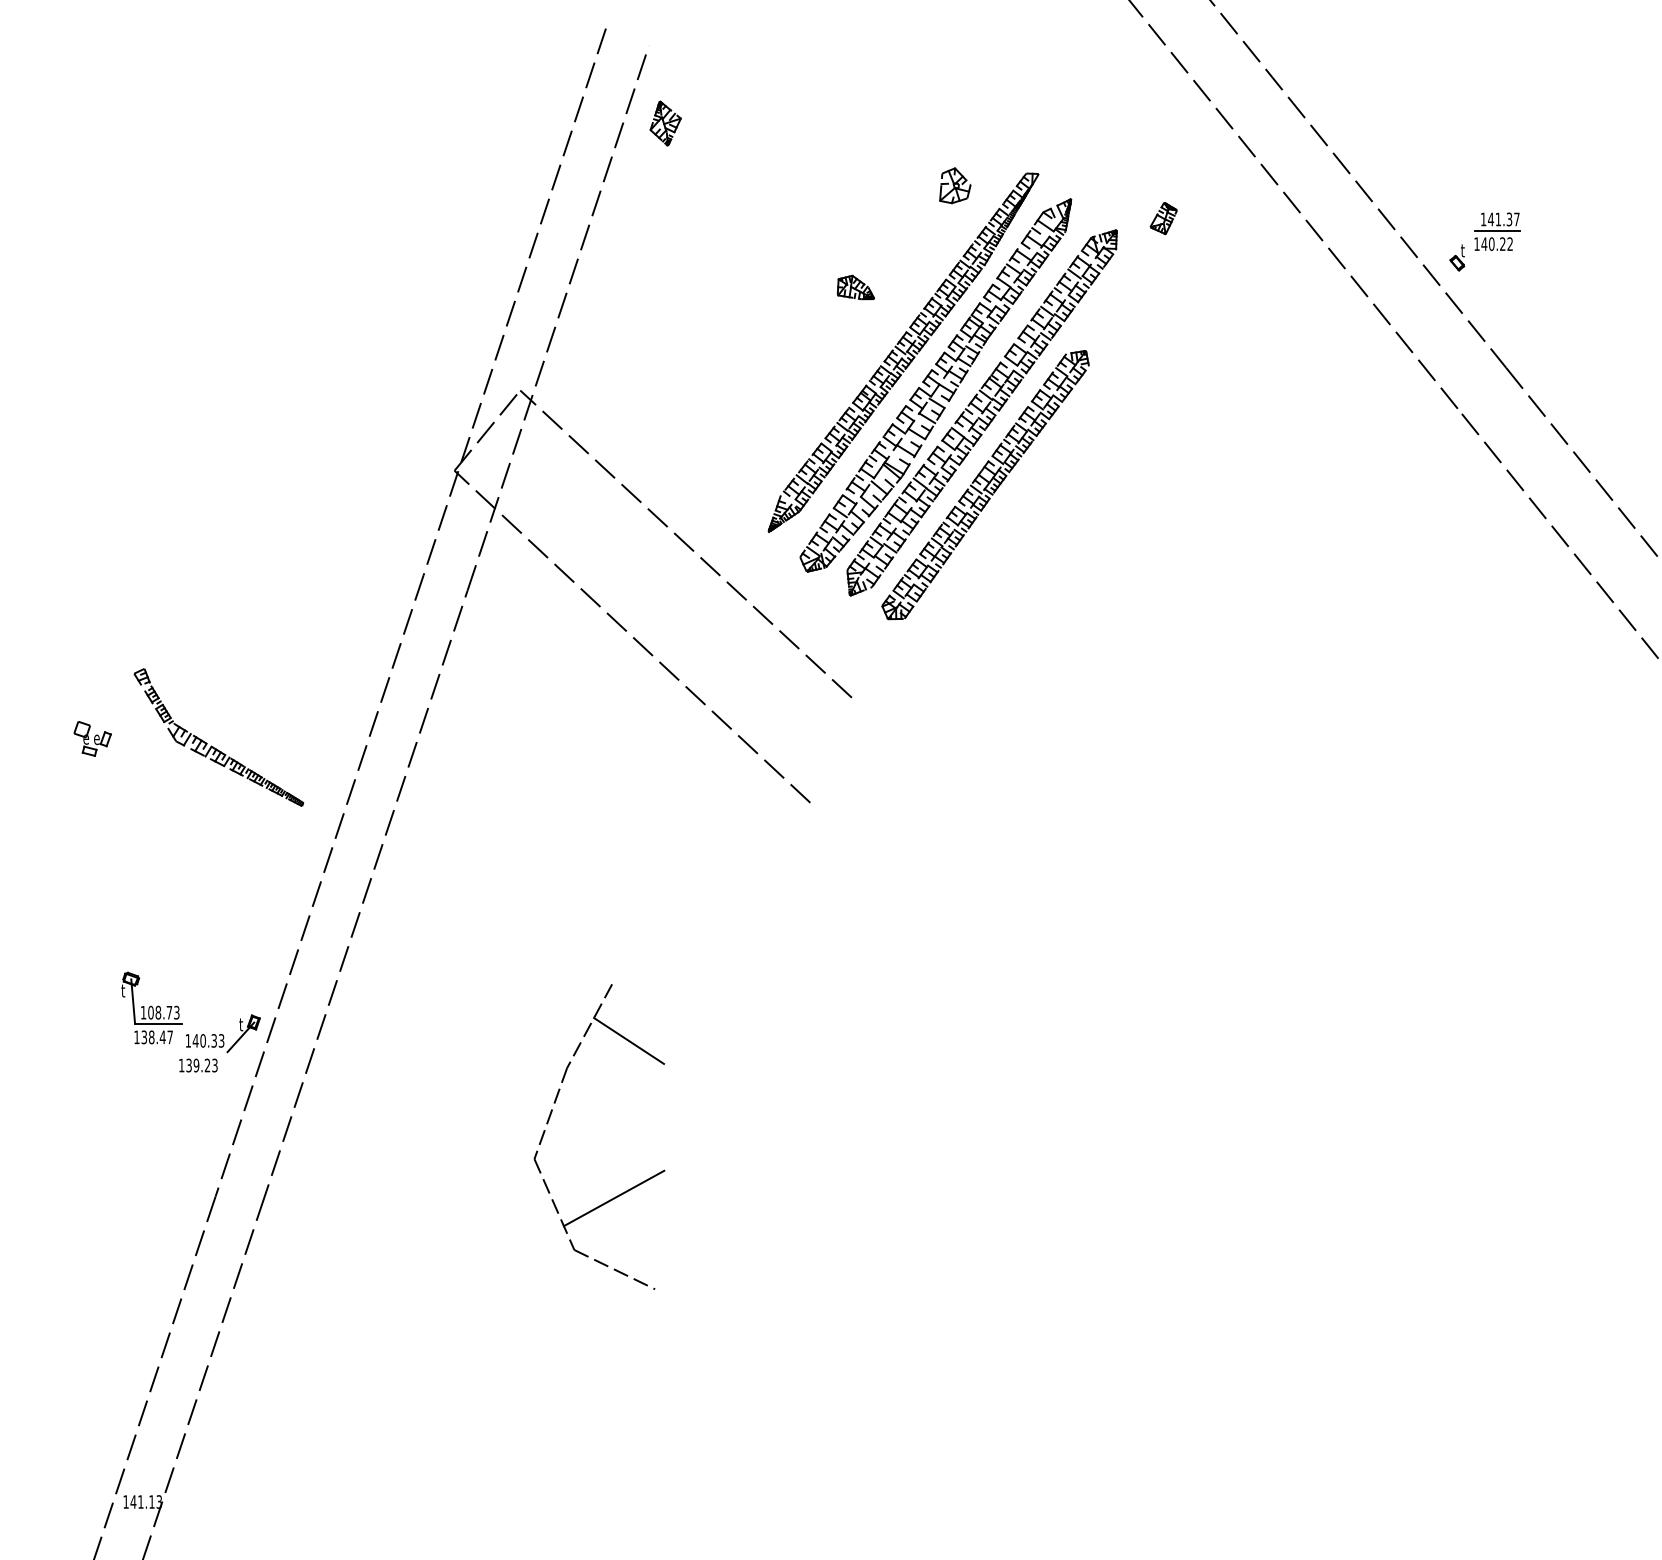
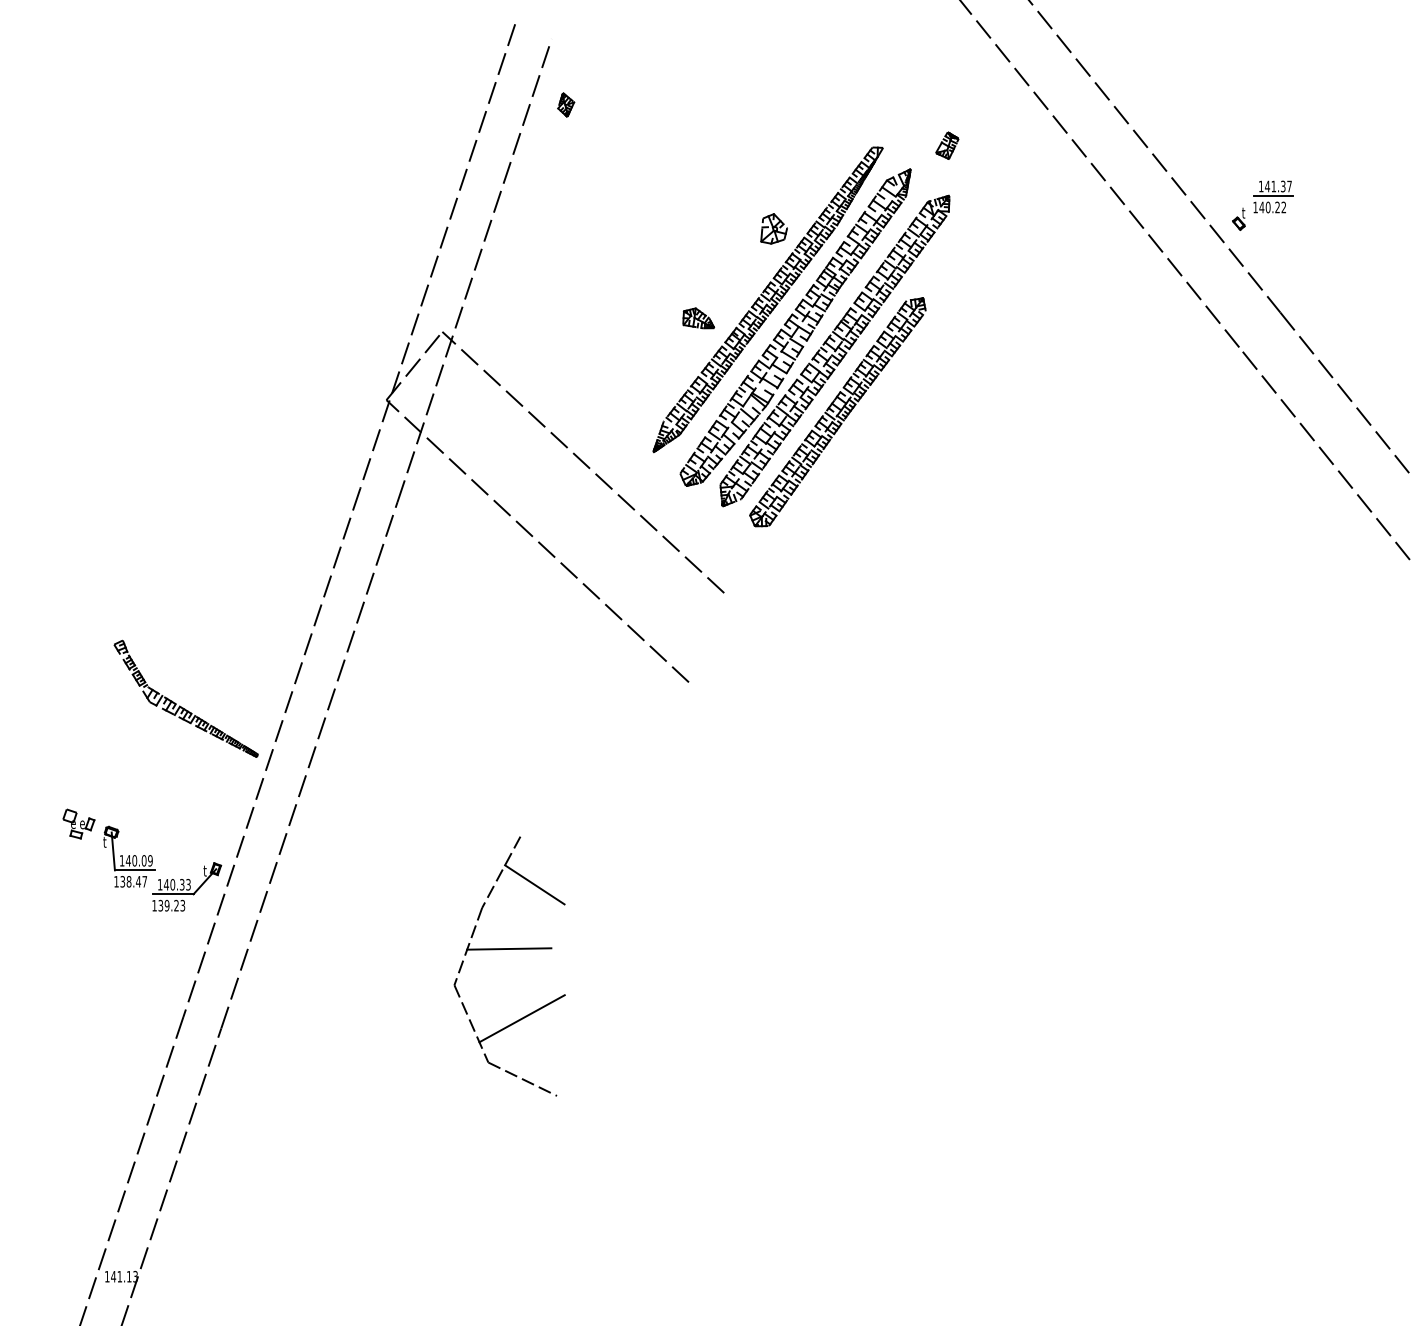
part: (666, 122) -> (566, 104), size x0.62
part: (954, 185) -> (773, 228), moved
part: (1163, 218) -> (947, 145), moved
part: (855, 287) -> (698, 318), moved
part: (92, 738) -> (78, 823), moved
part: (213, 746) -> (181, 706), moved
text: (162, 1012) -> (138, 860), 108.73 -> 140.09
line: (202, 1052) -> (172, 894), added
line: (599, 1115) -> (509, 948), added

